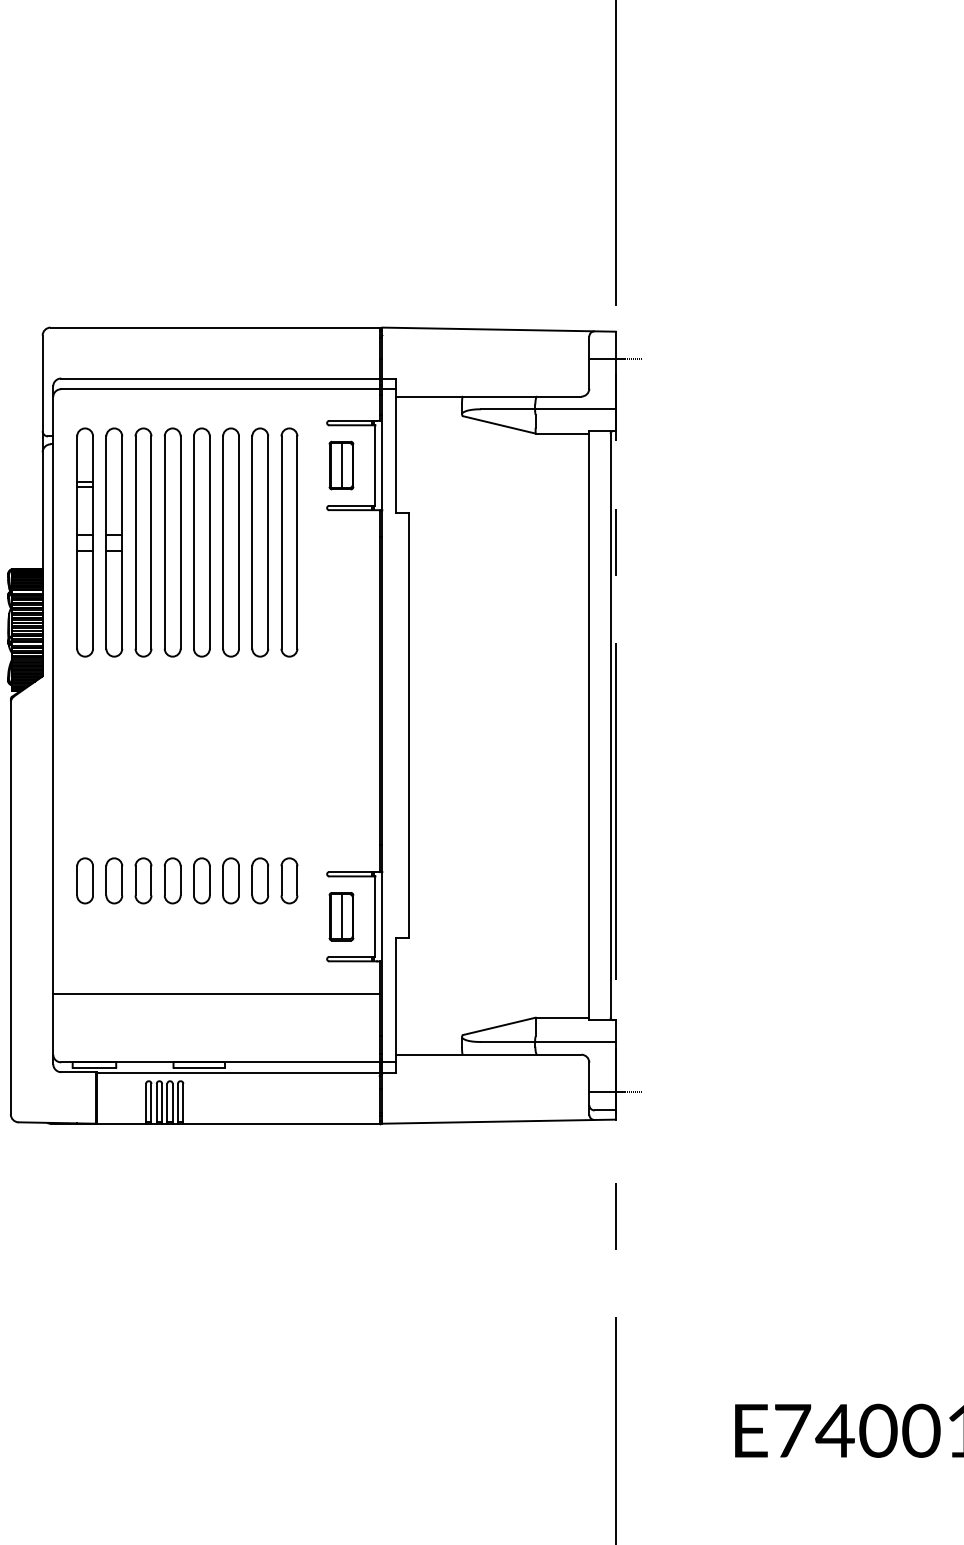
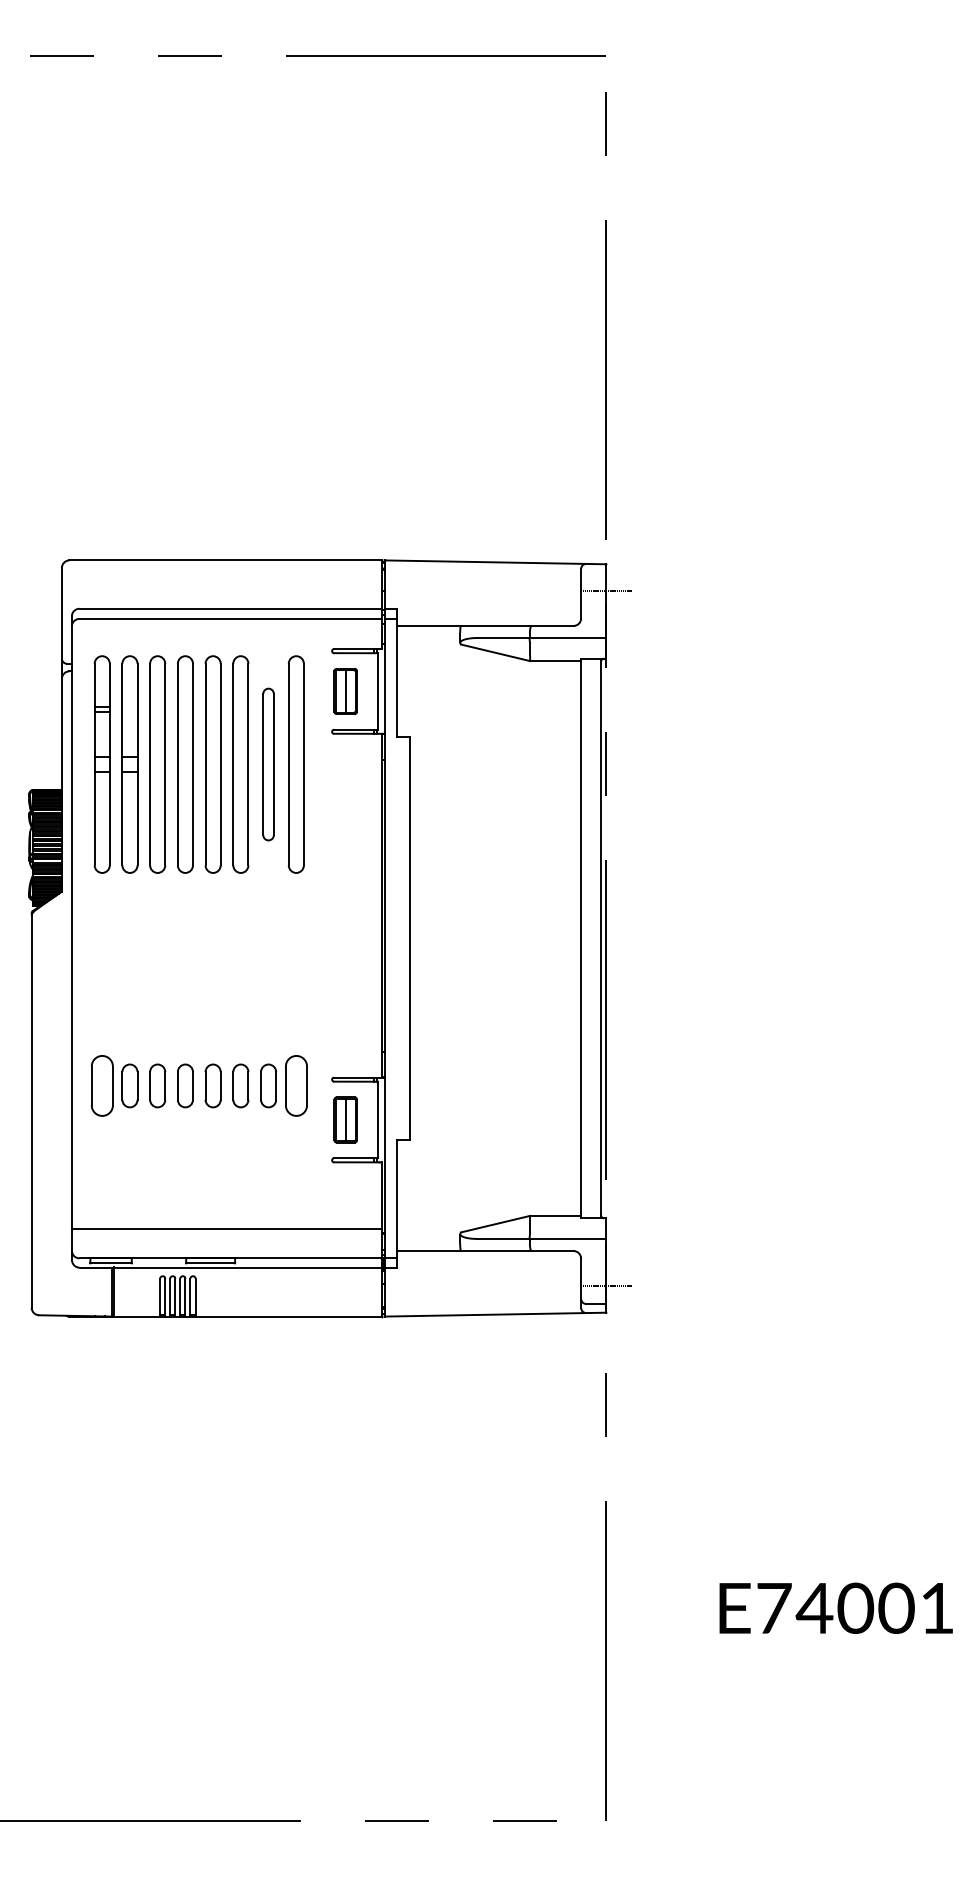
part: (260, 542) -> (268, 764), size x0.7
part: (84, 880) -> (101, 1085), size x1.4
part: (288, 880) -> (295, 1085), size x1.4
line: (216, 994) -> (227, 1229), moved

